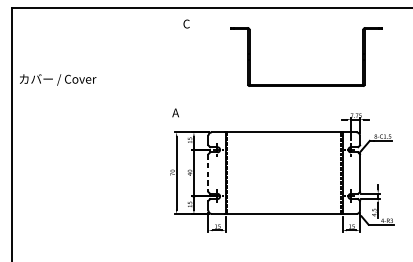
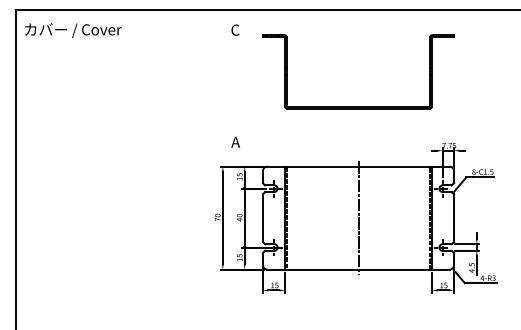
text: (58, 79) -> (73, 30), moved
part: (306, 84) -> (358, 106), moved
text: (175, 112) -> (235, 141), moved
line: (208, 173) -> (262, 218), dashed -> solid
line: (284, 173) -> (358, 218), added

